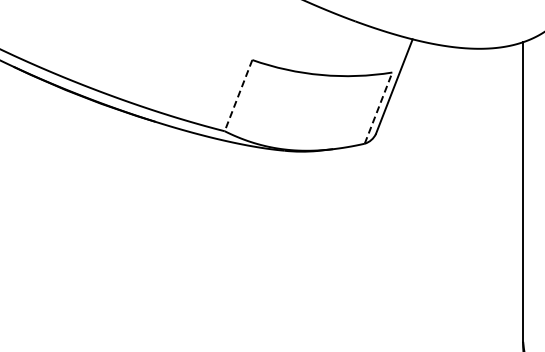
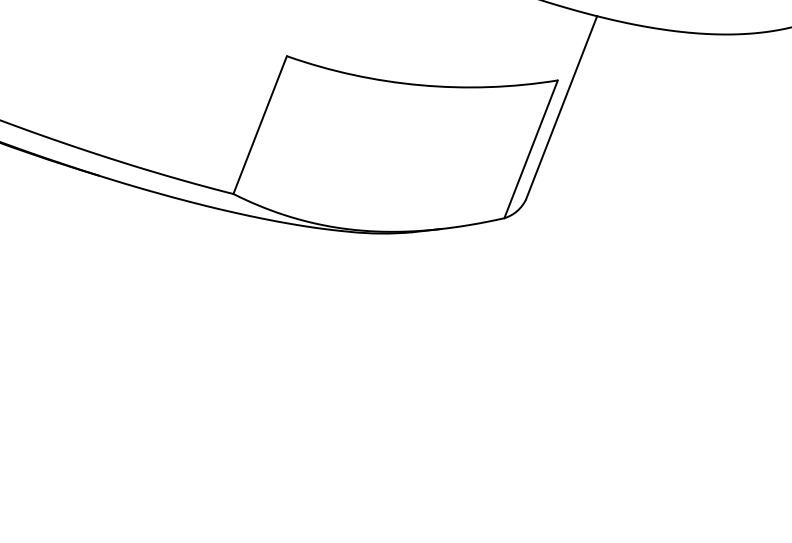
line: (238, 96) -> (260, 126), dashed -> solid
line: (378, 107) -> (531, 148), dashed -> solid

